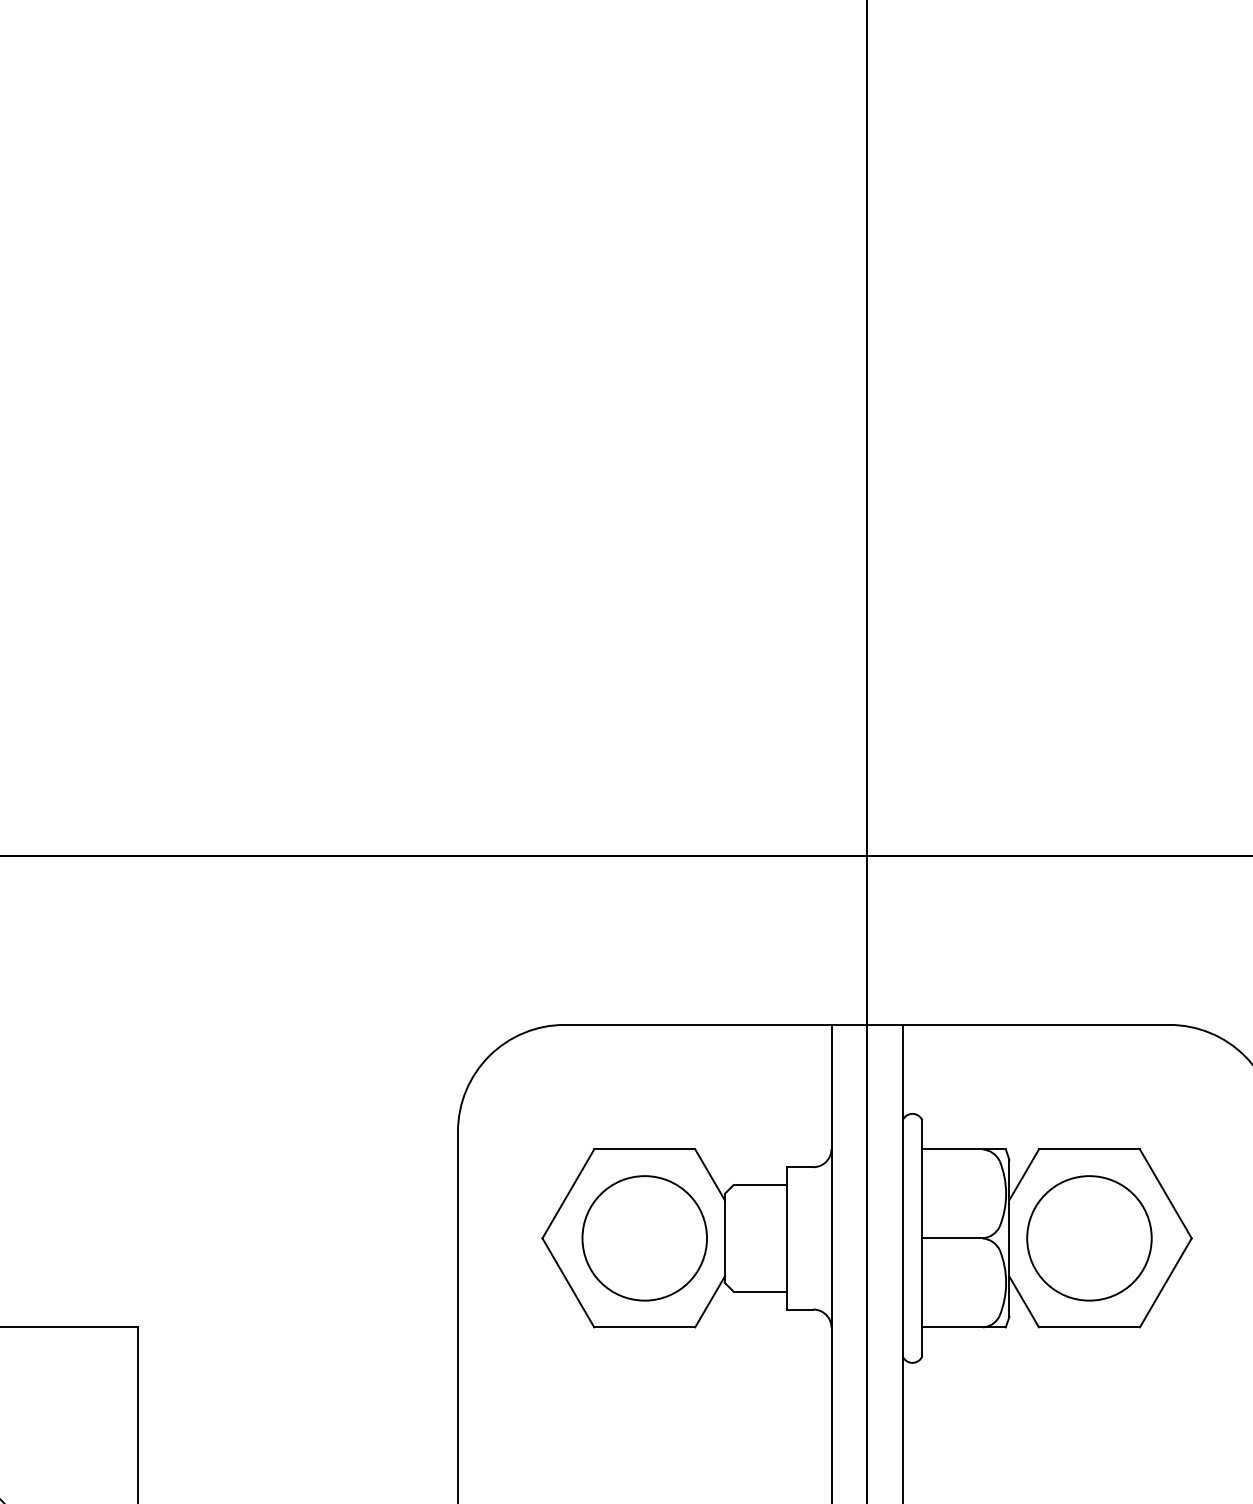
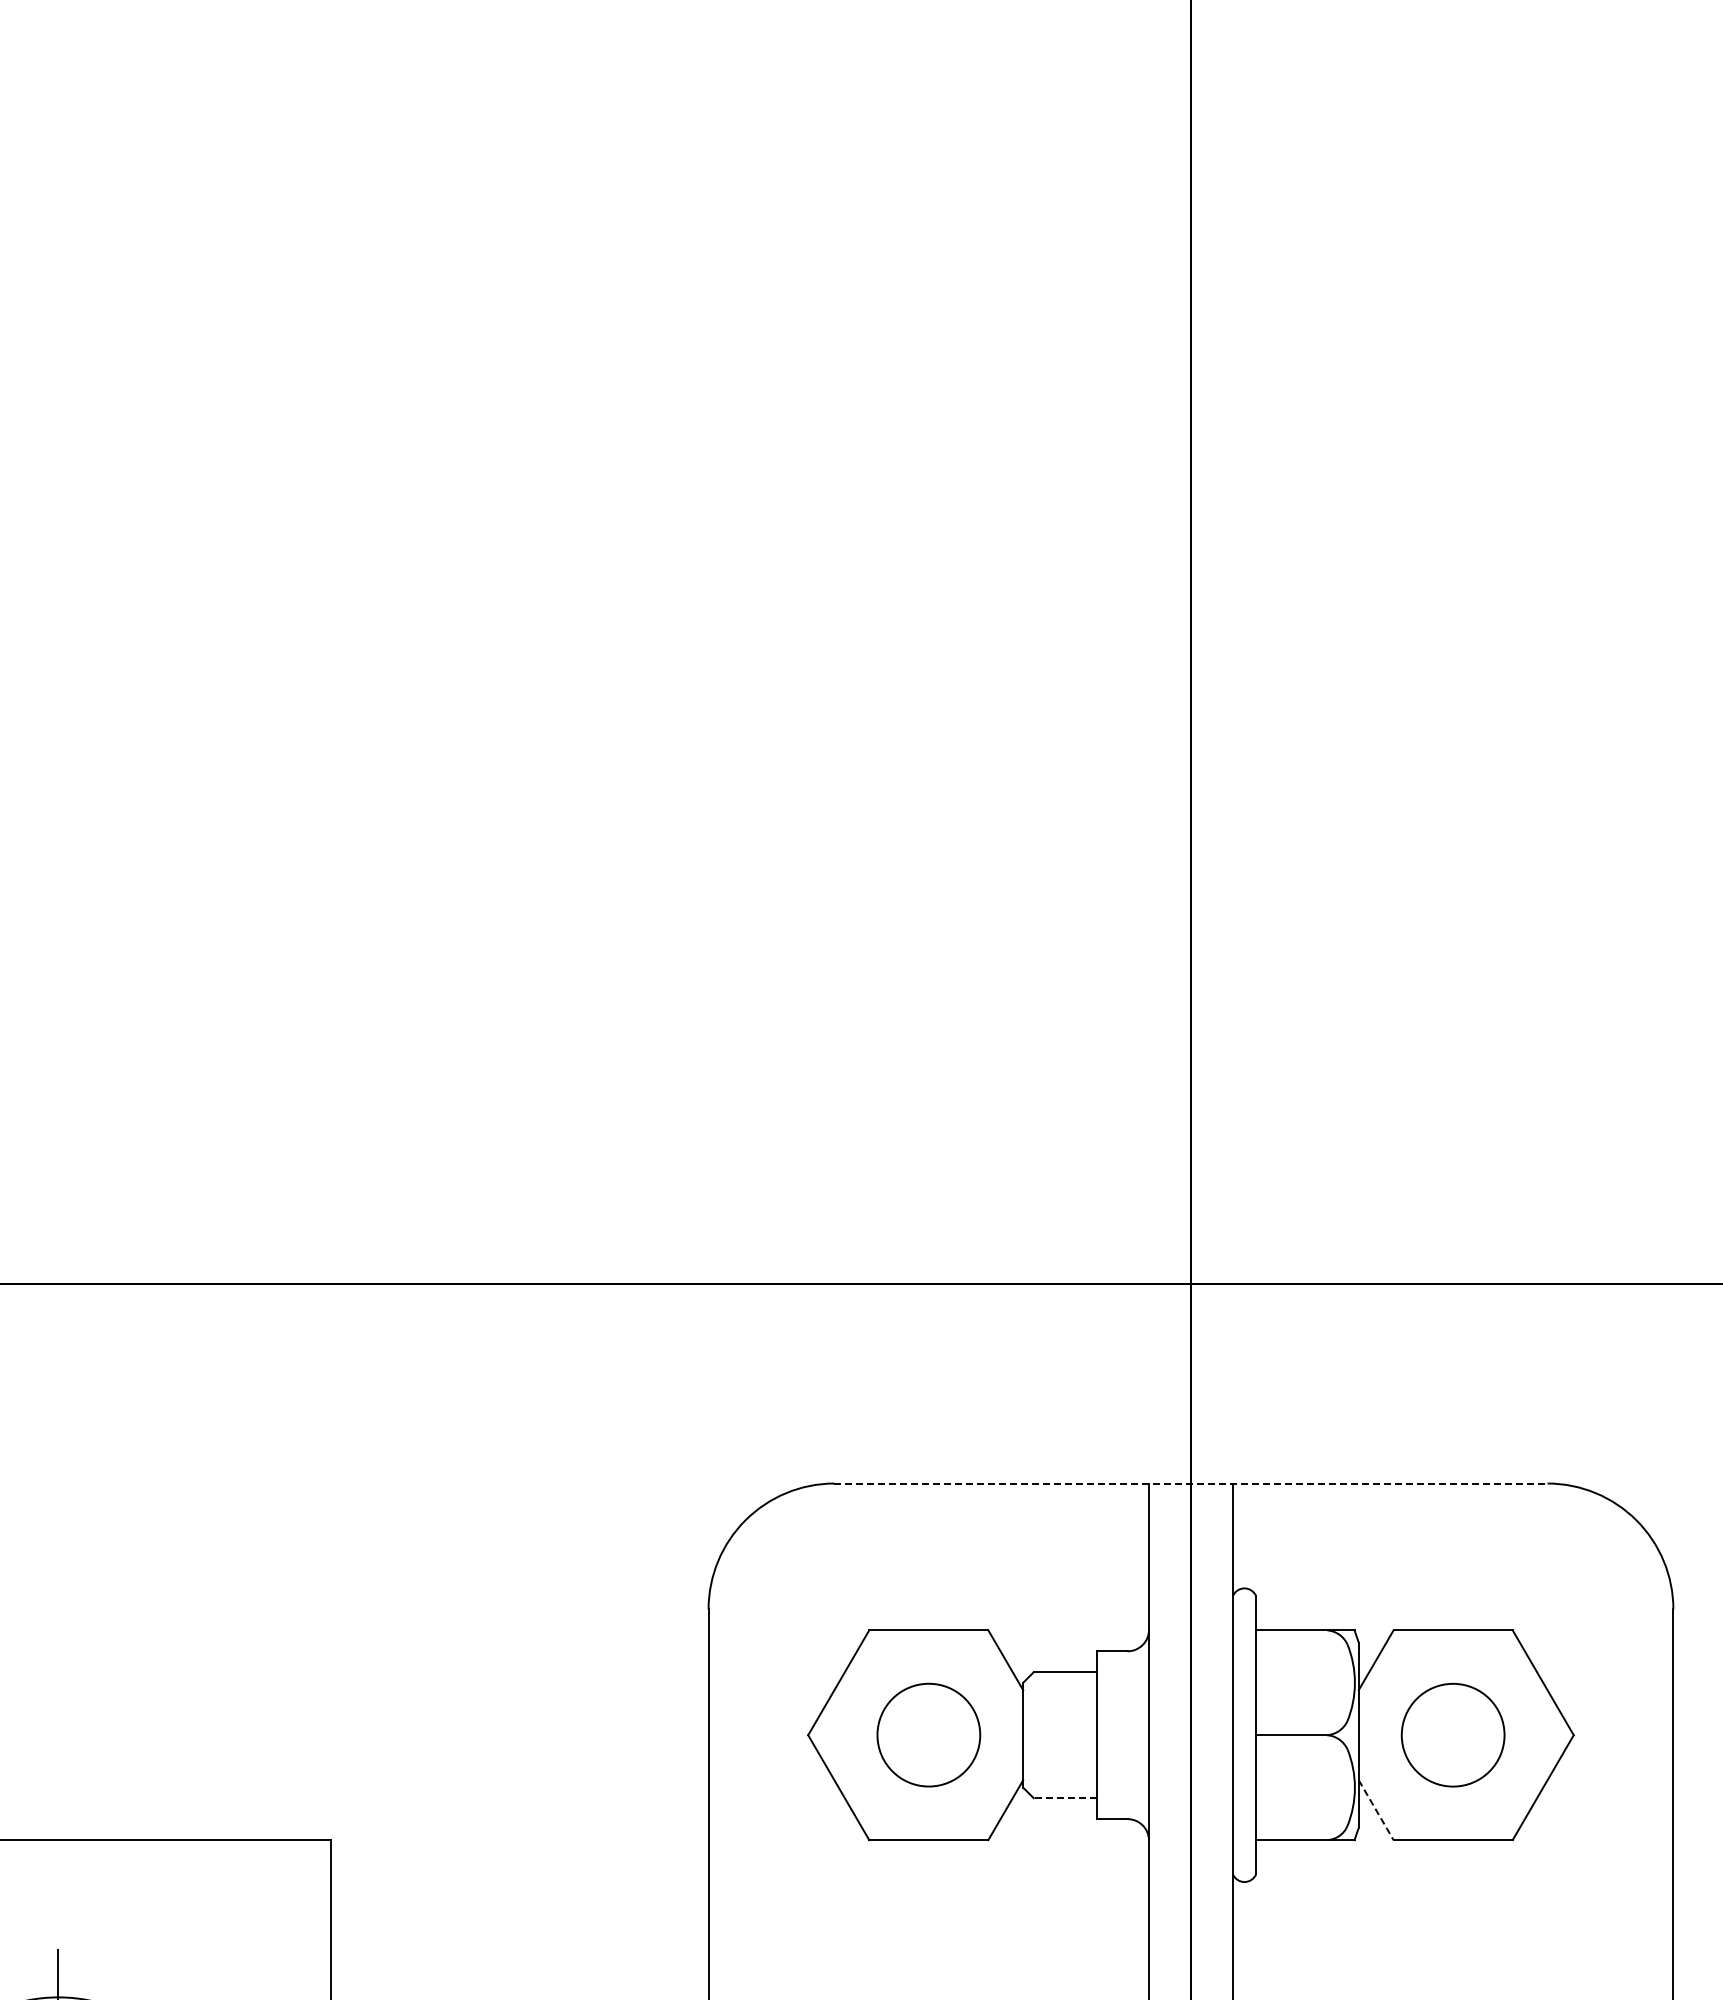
line: (866, 1024) -> (1190, 1483), solid -> dashed
circle: (644, 1237) -> (928, 1734), size x0.7
circle: (1088, 1237) -> (1452, 1734), size x0.7
line: (759, 1292) -> (1064, 1798), solid -> dashed
line: (1024, 1302) -> (1376, 1810), solid -> dashed

